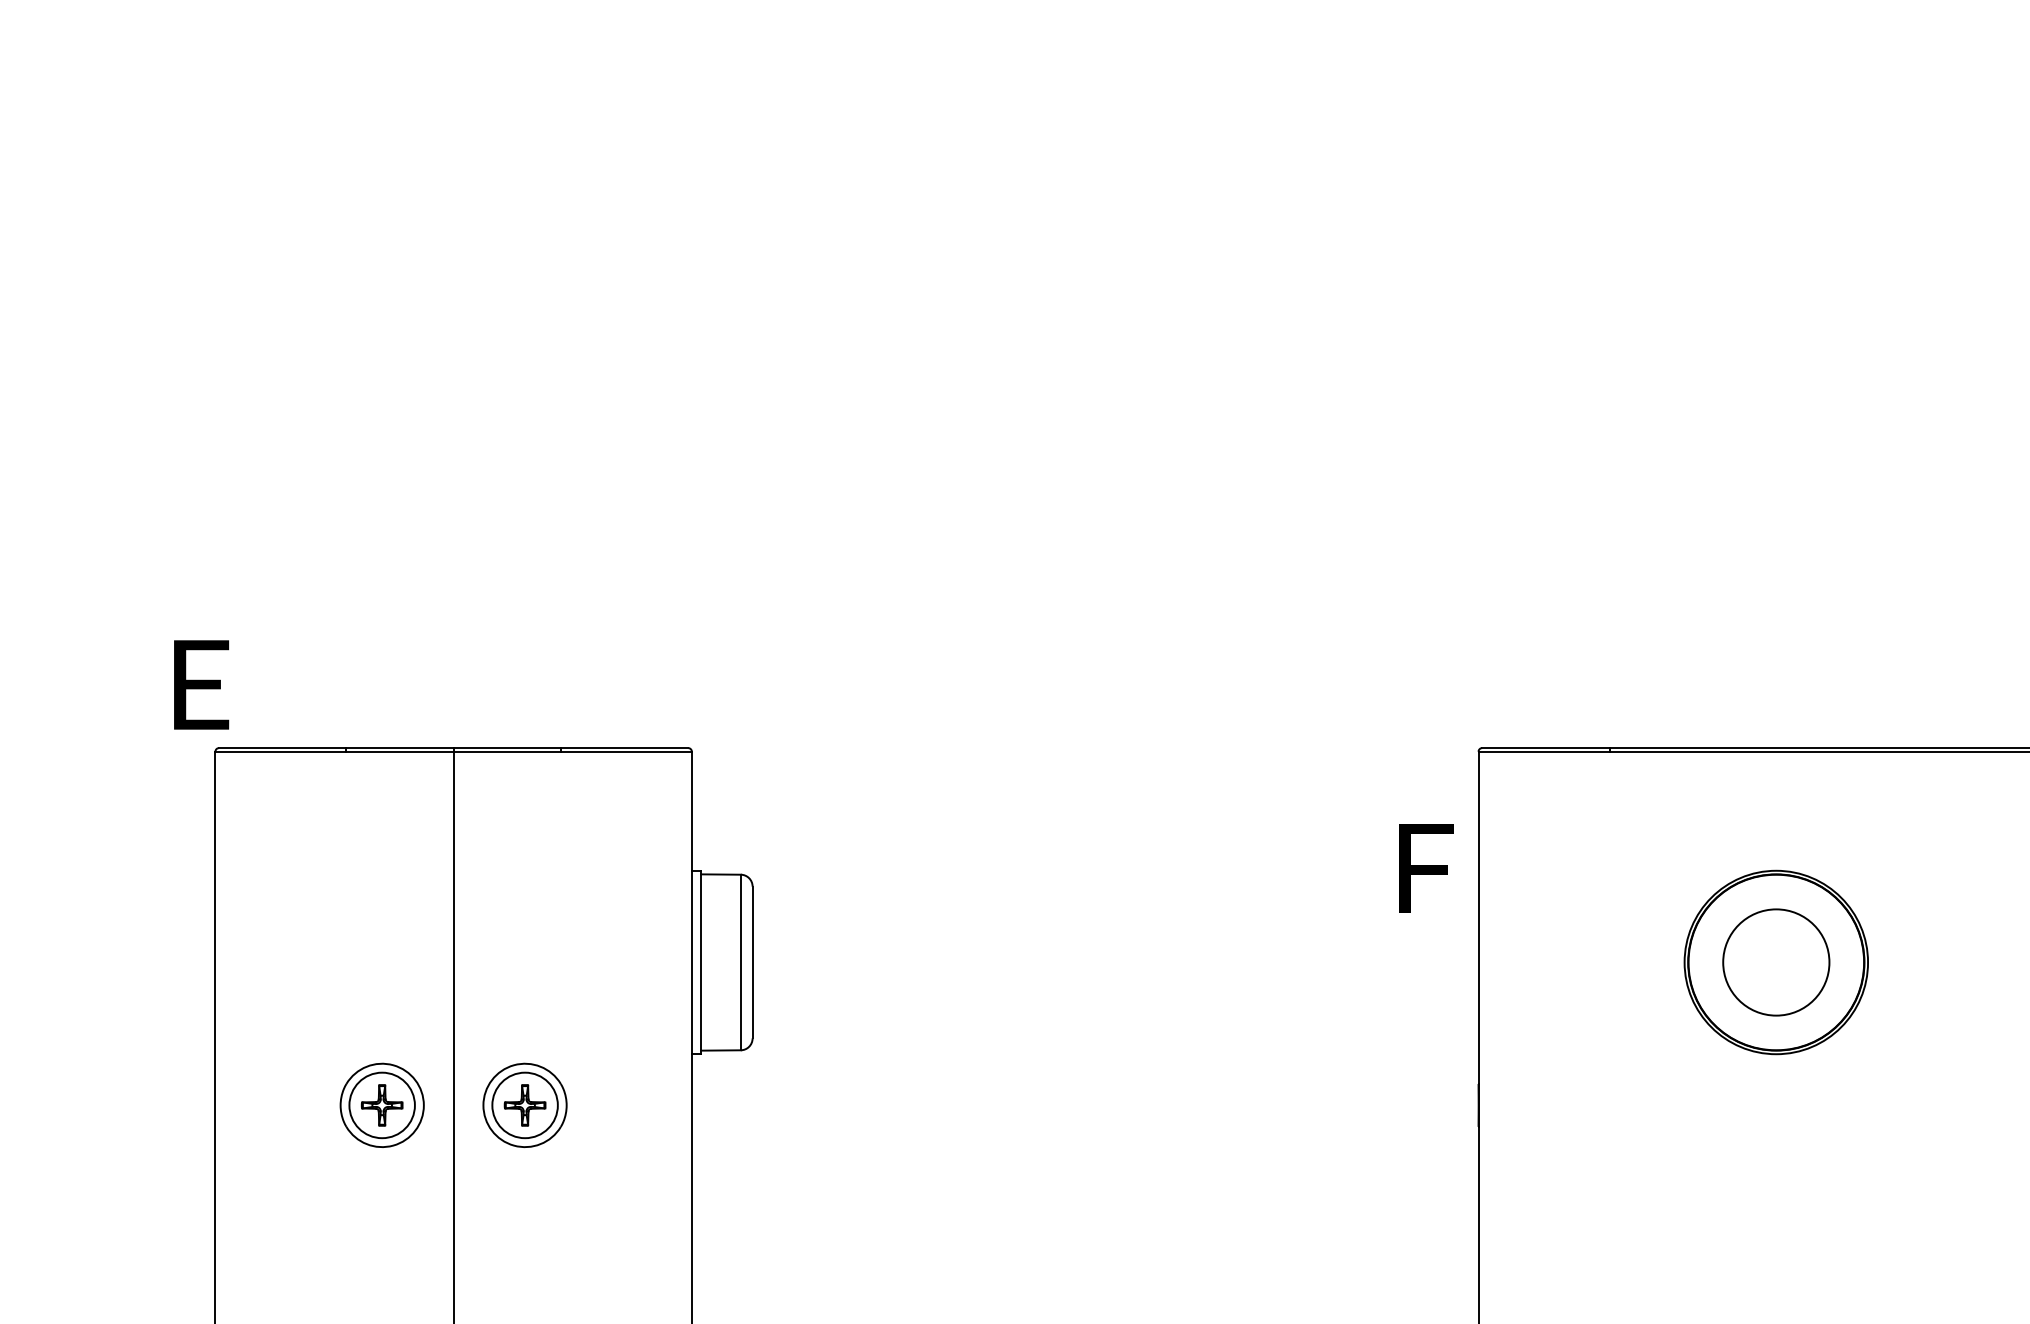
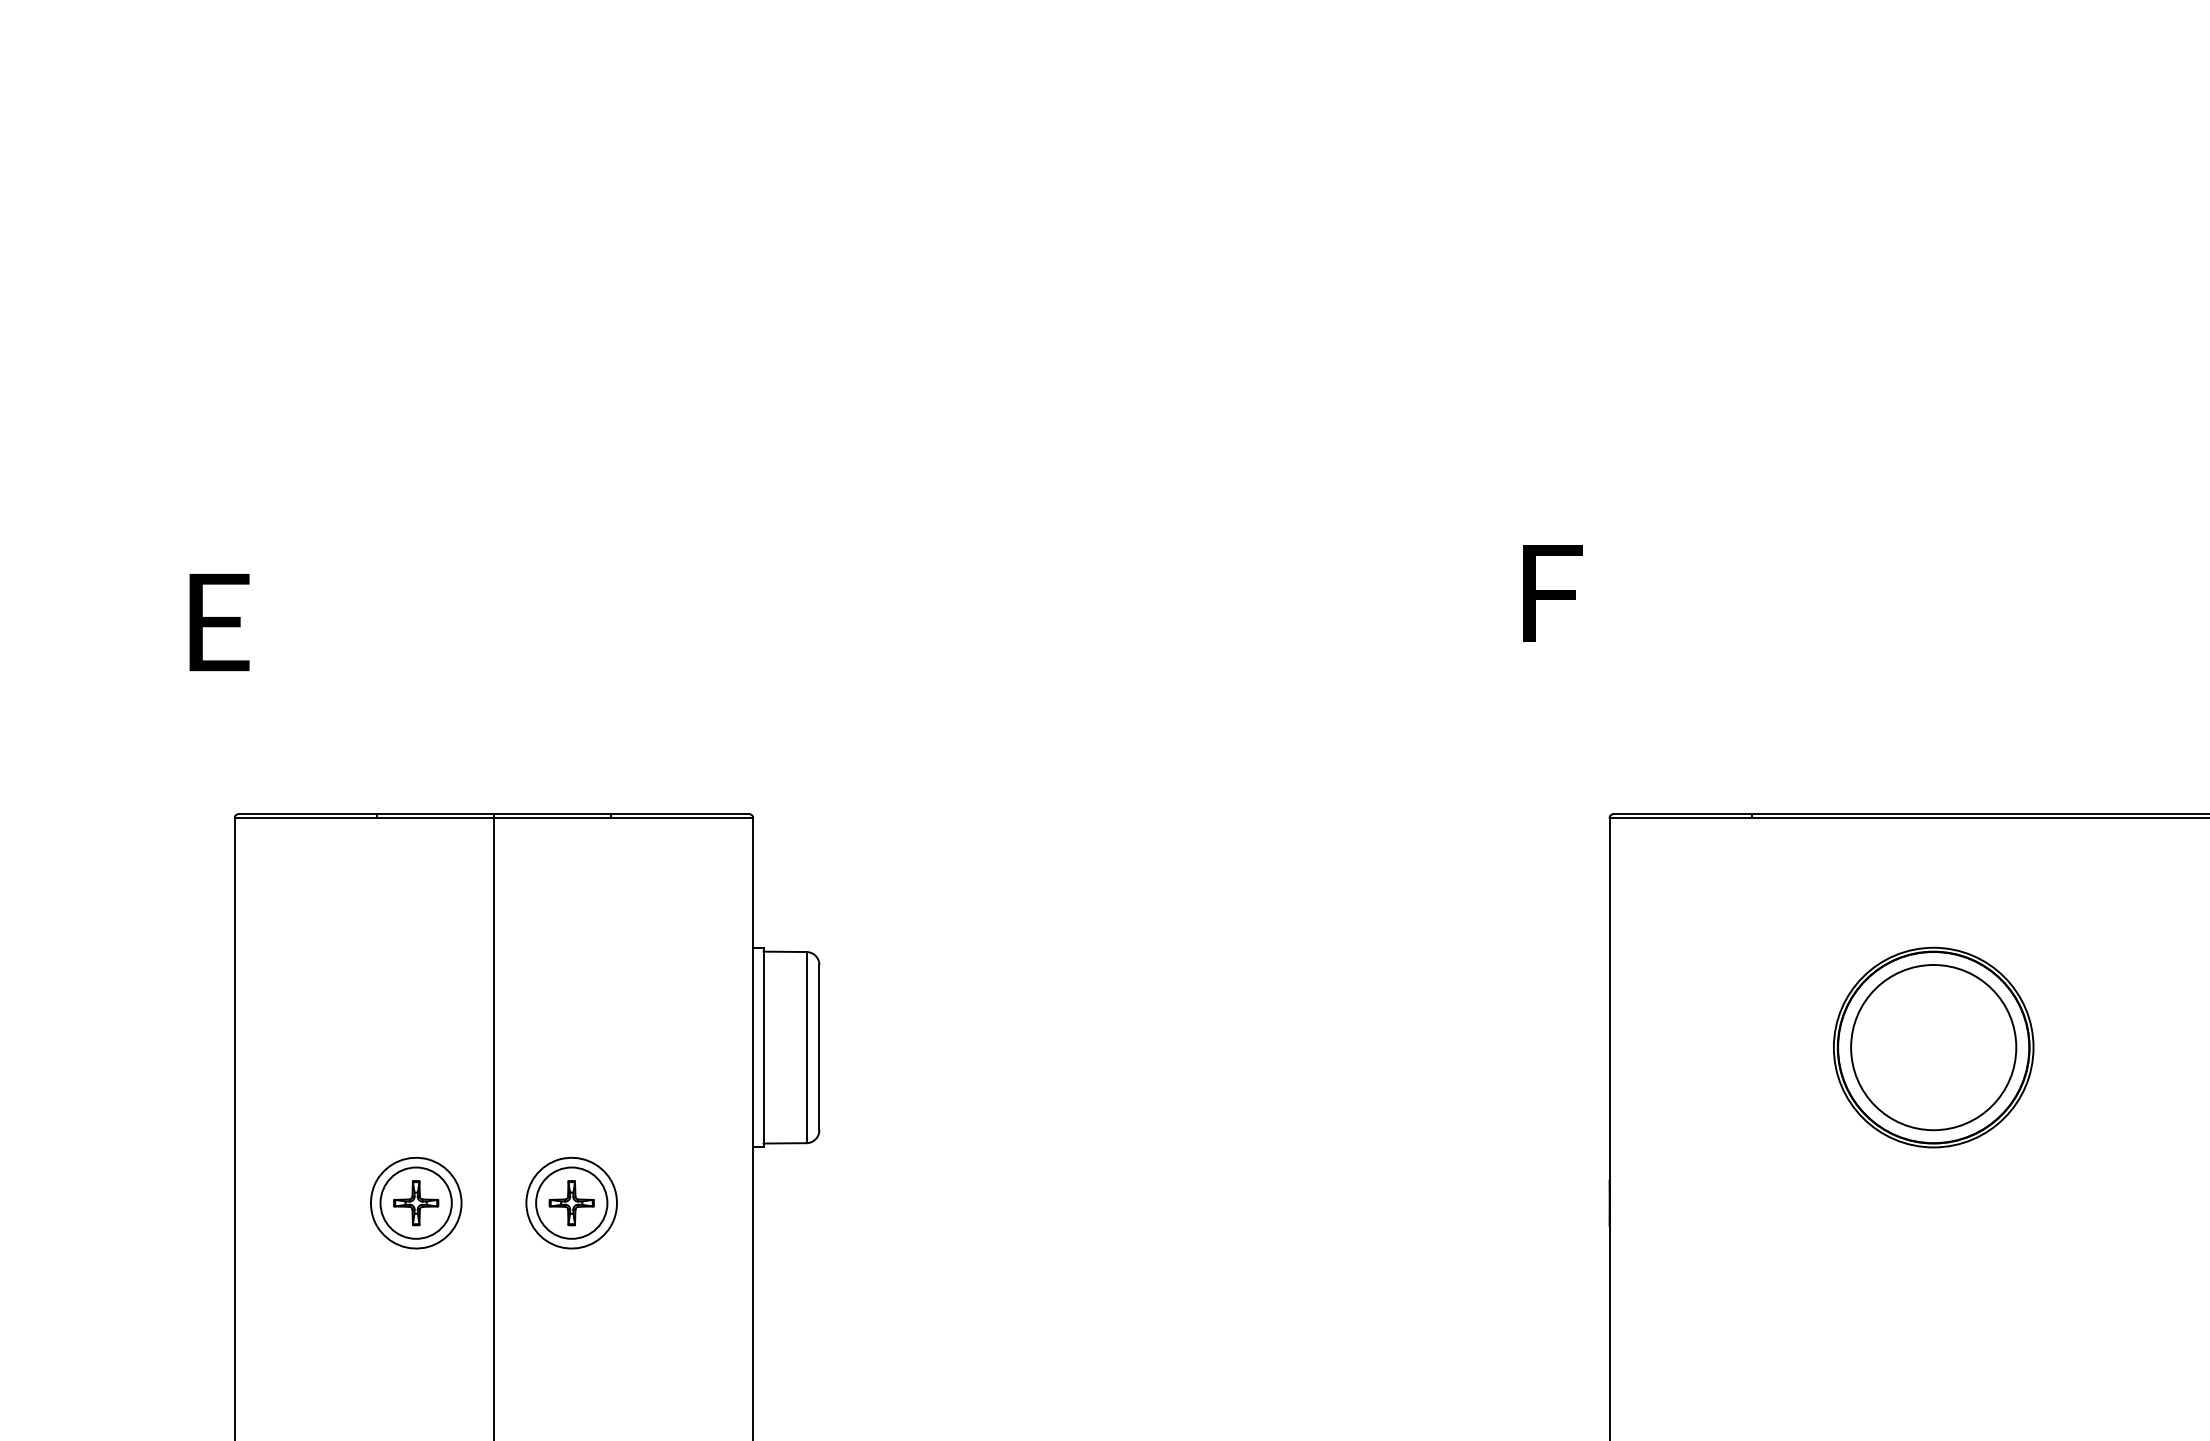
text: (201, 684) -> (219, 622), moved
text: (1426, 868) -> (1552, 593), moved
circle: (1776, 962) -> (1933, 1047), size x1.43

